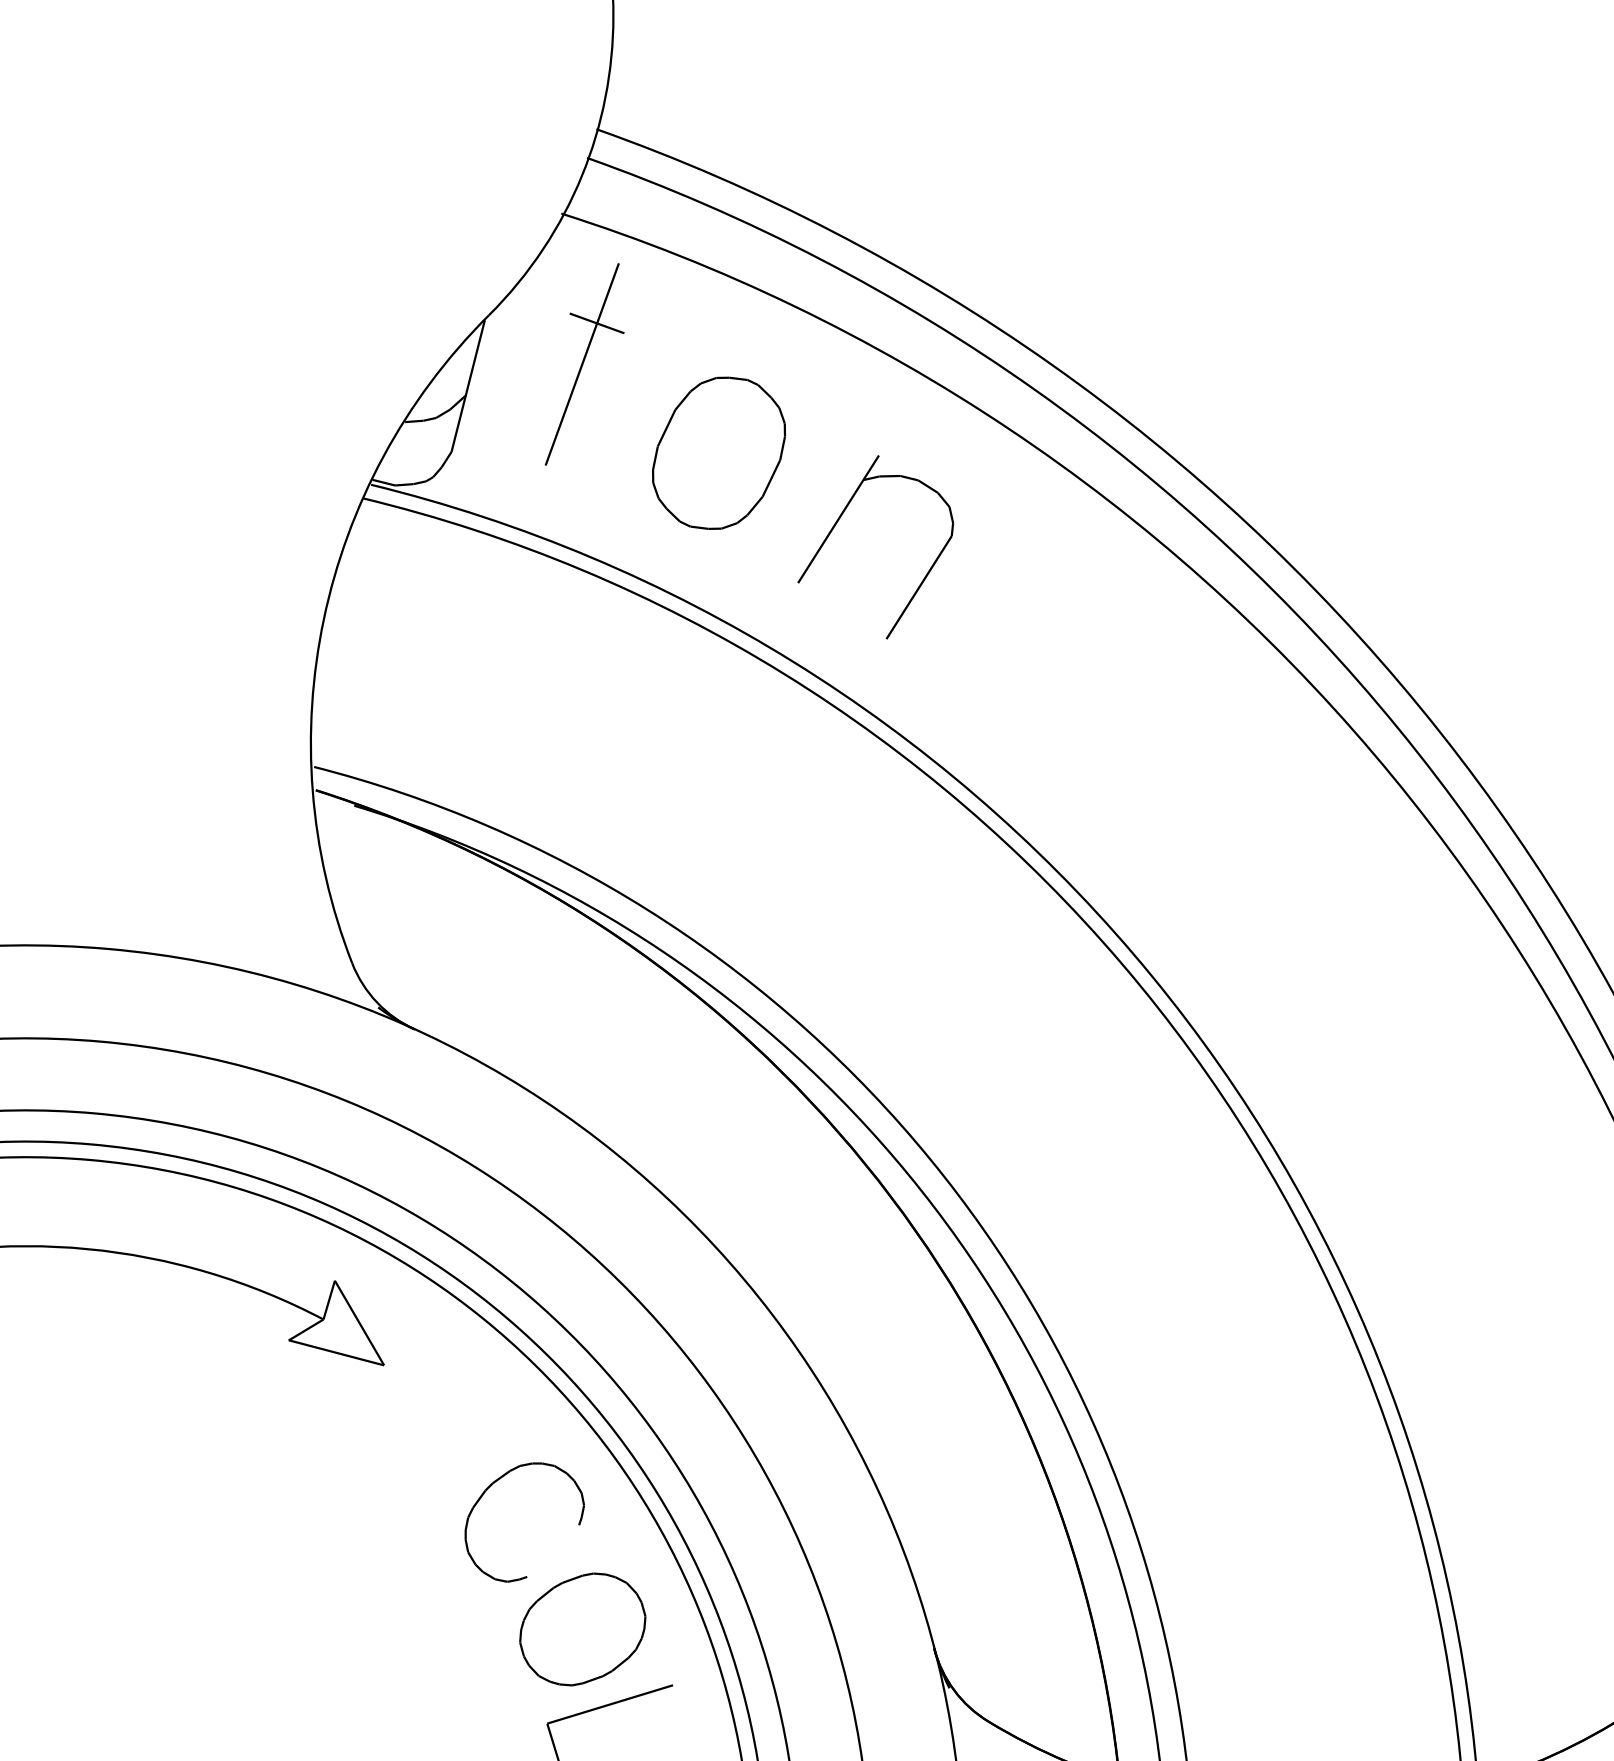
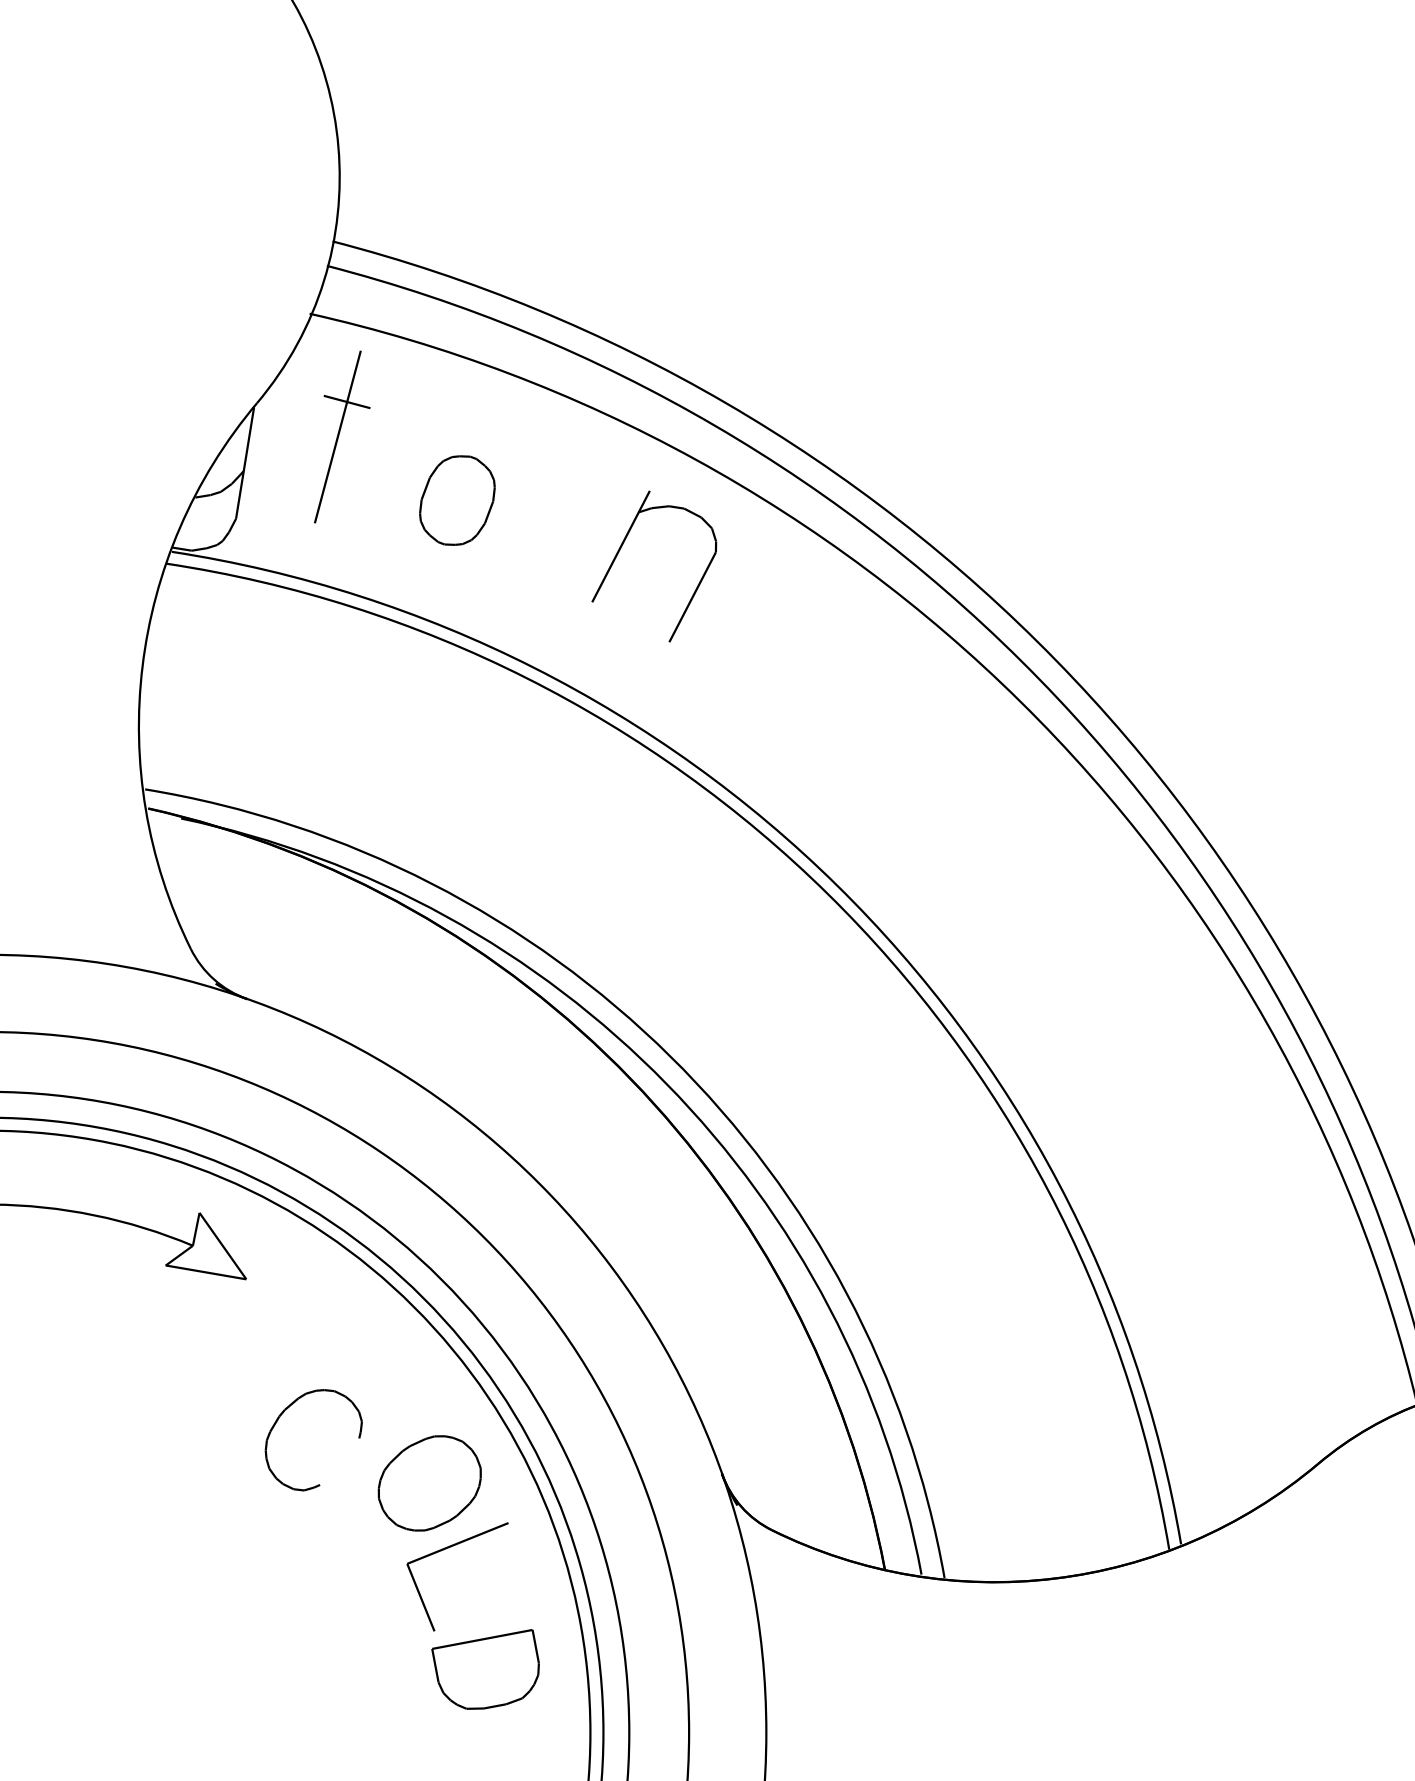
part: (719, 453) -> (457, 500), size x0.7
part: (837, 523) -> (620, 550), moved
part: (486, 1491) -> (280, 1417), moved

